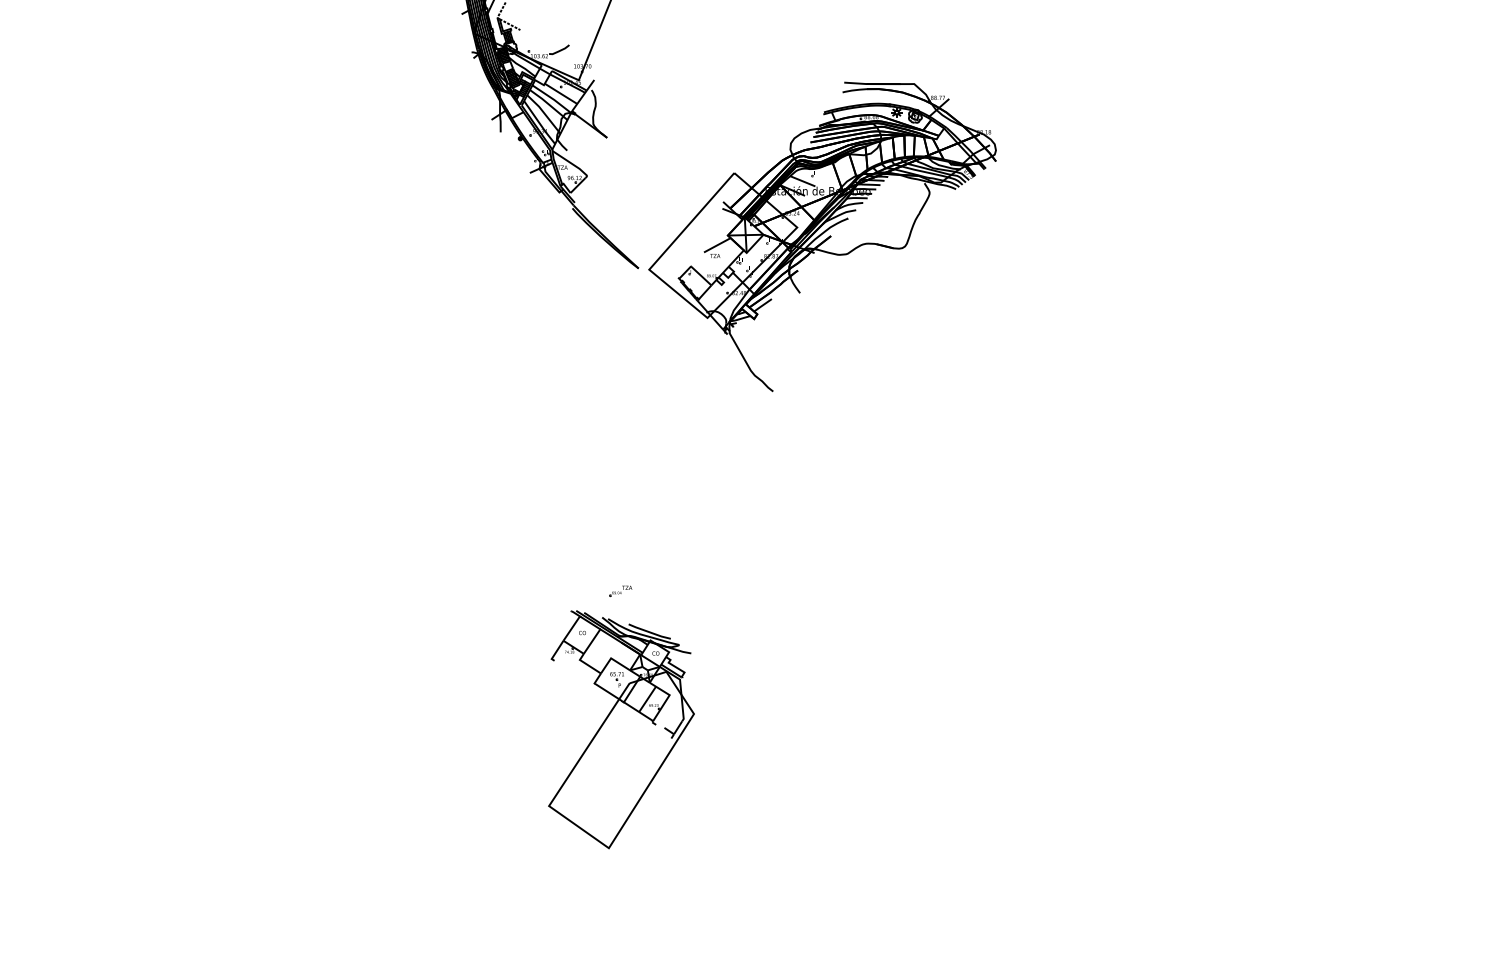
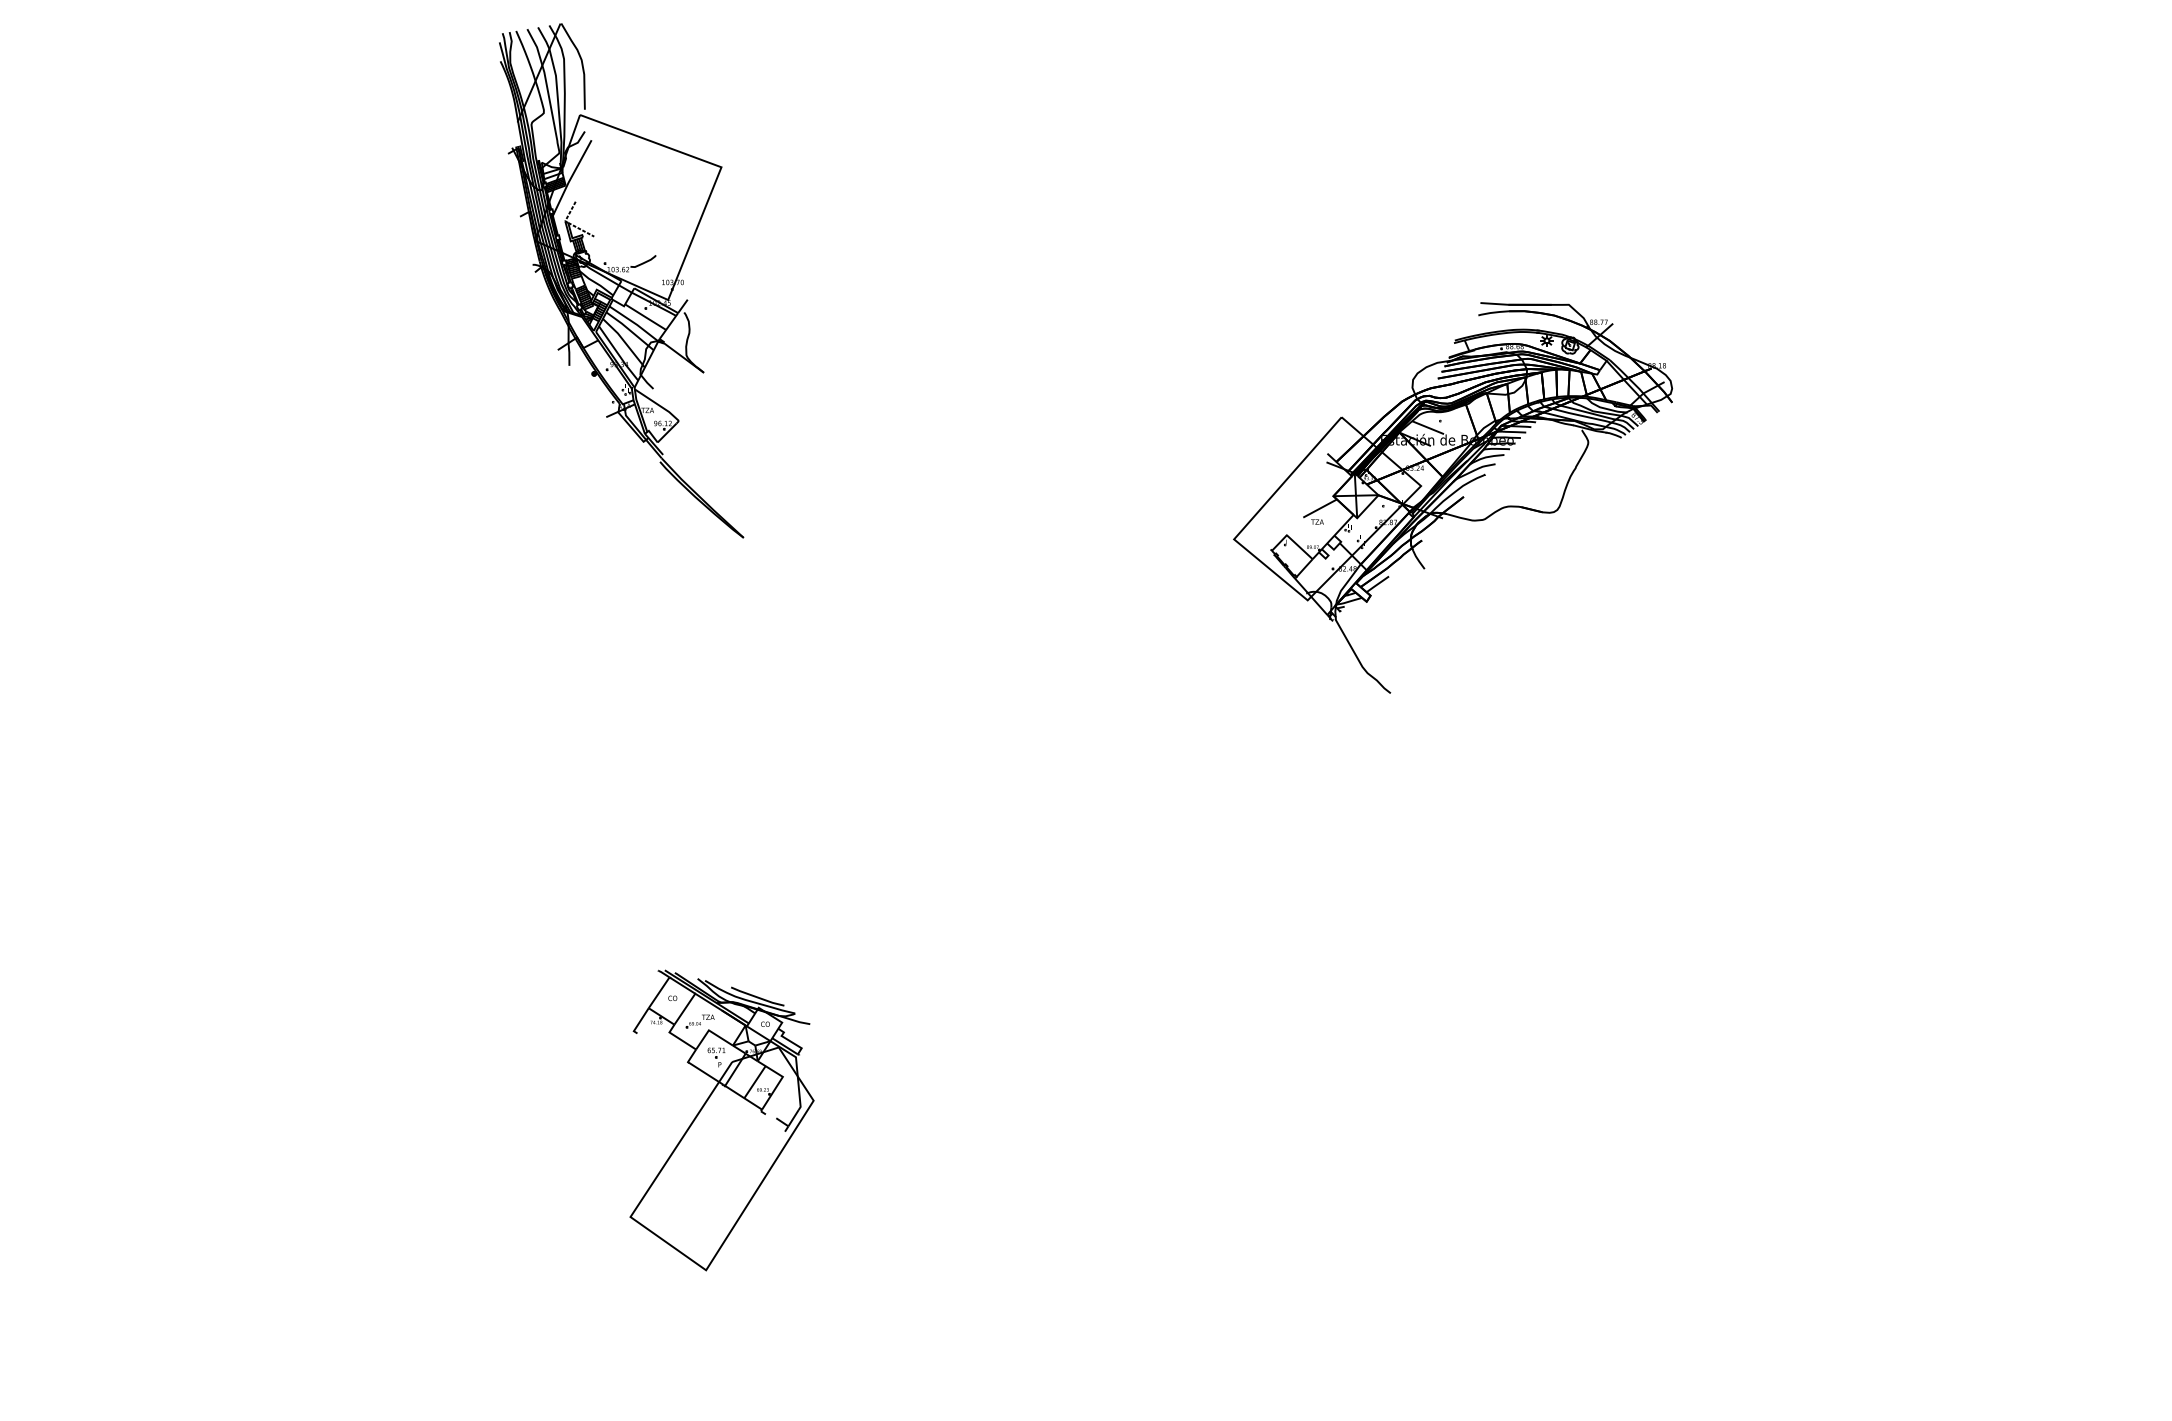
part: (822, 236) -> (1453, 497), moved
part: (620, 591) -> (699, 1021), moved

